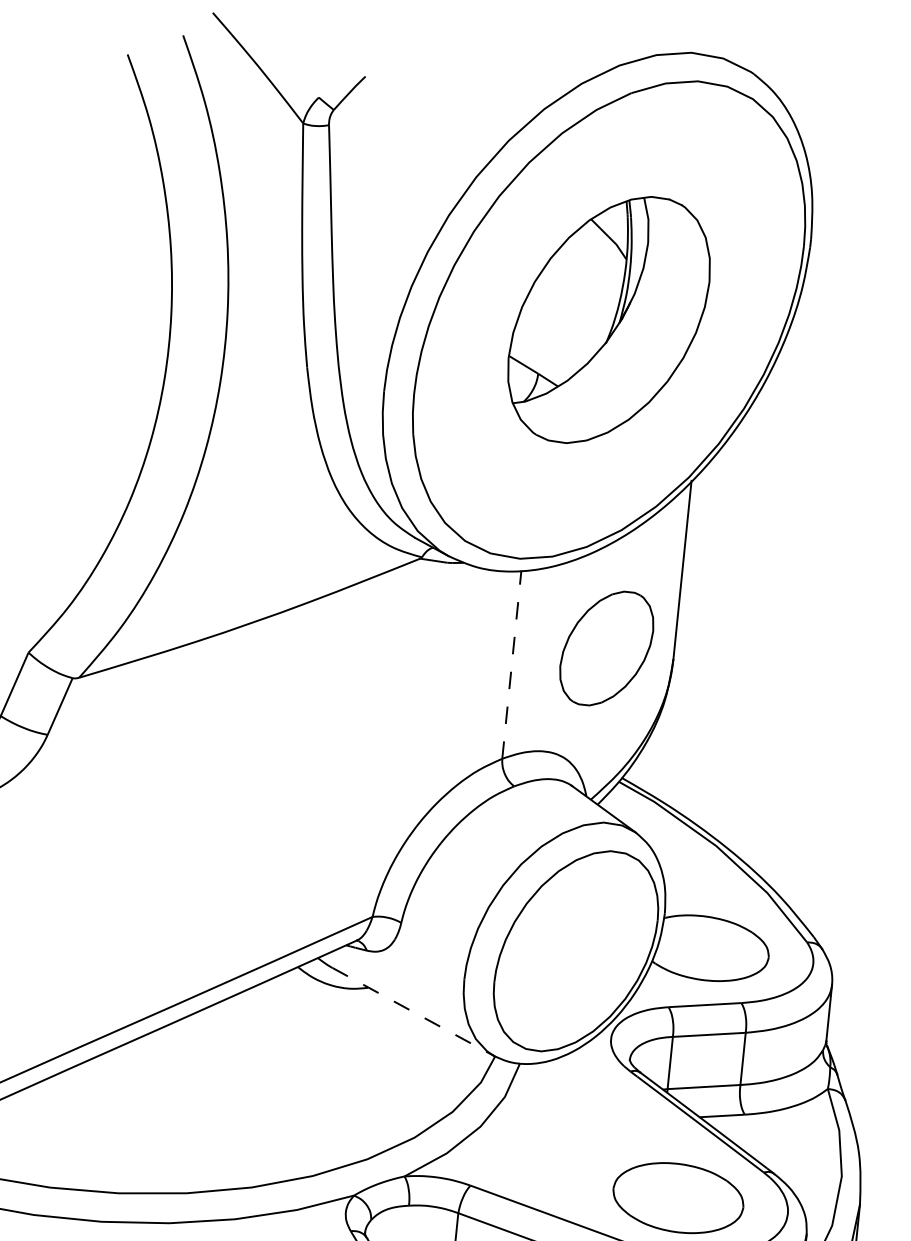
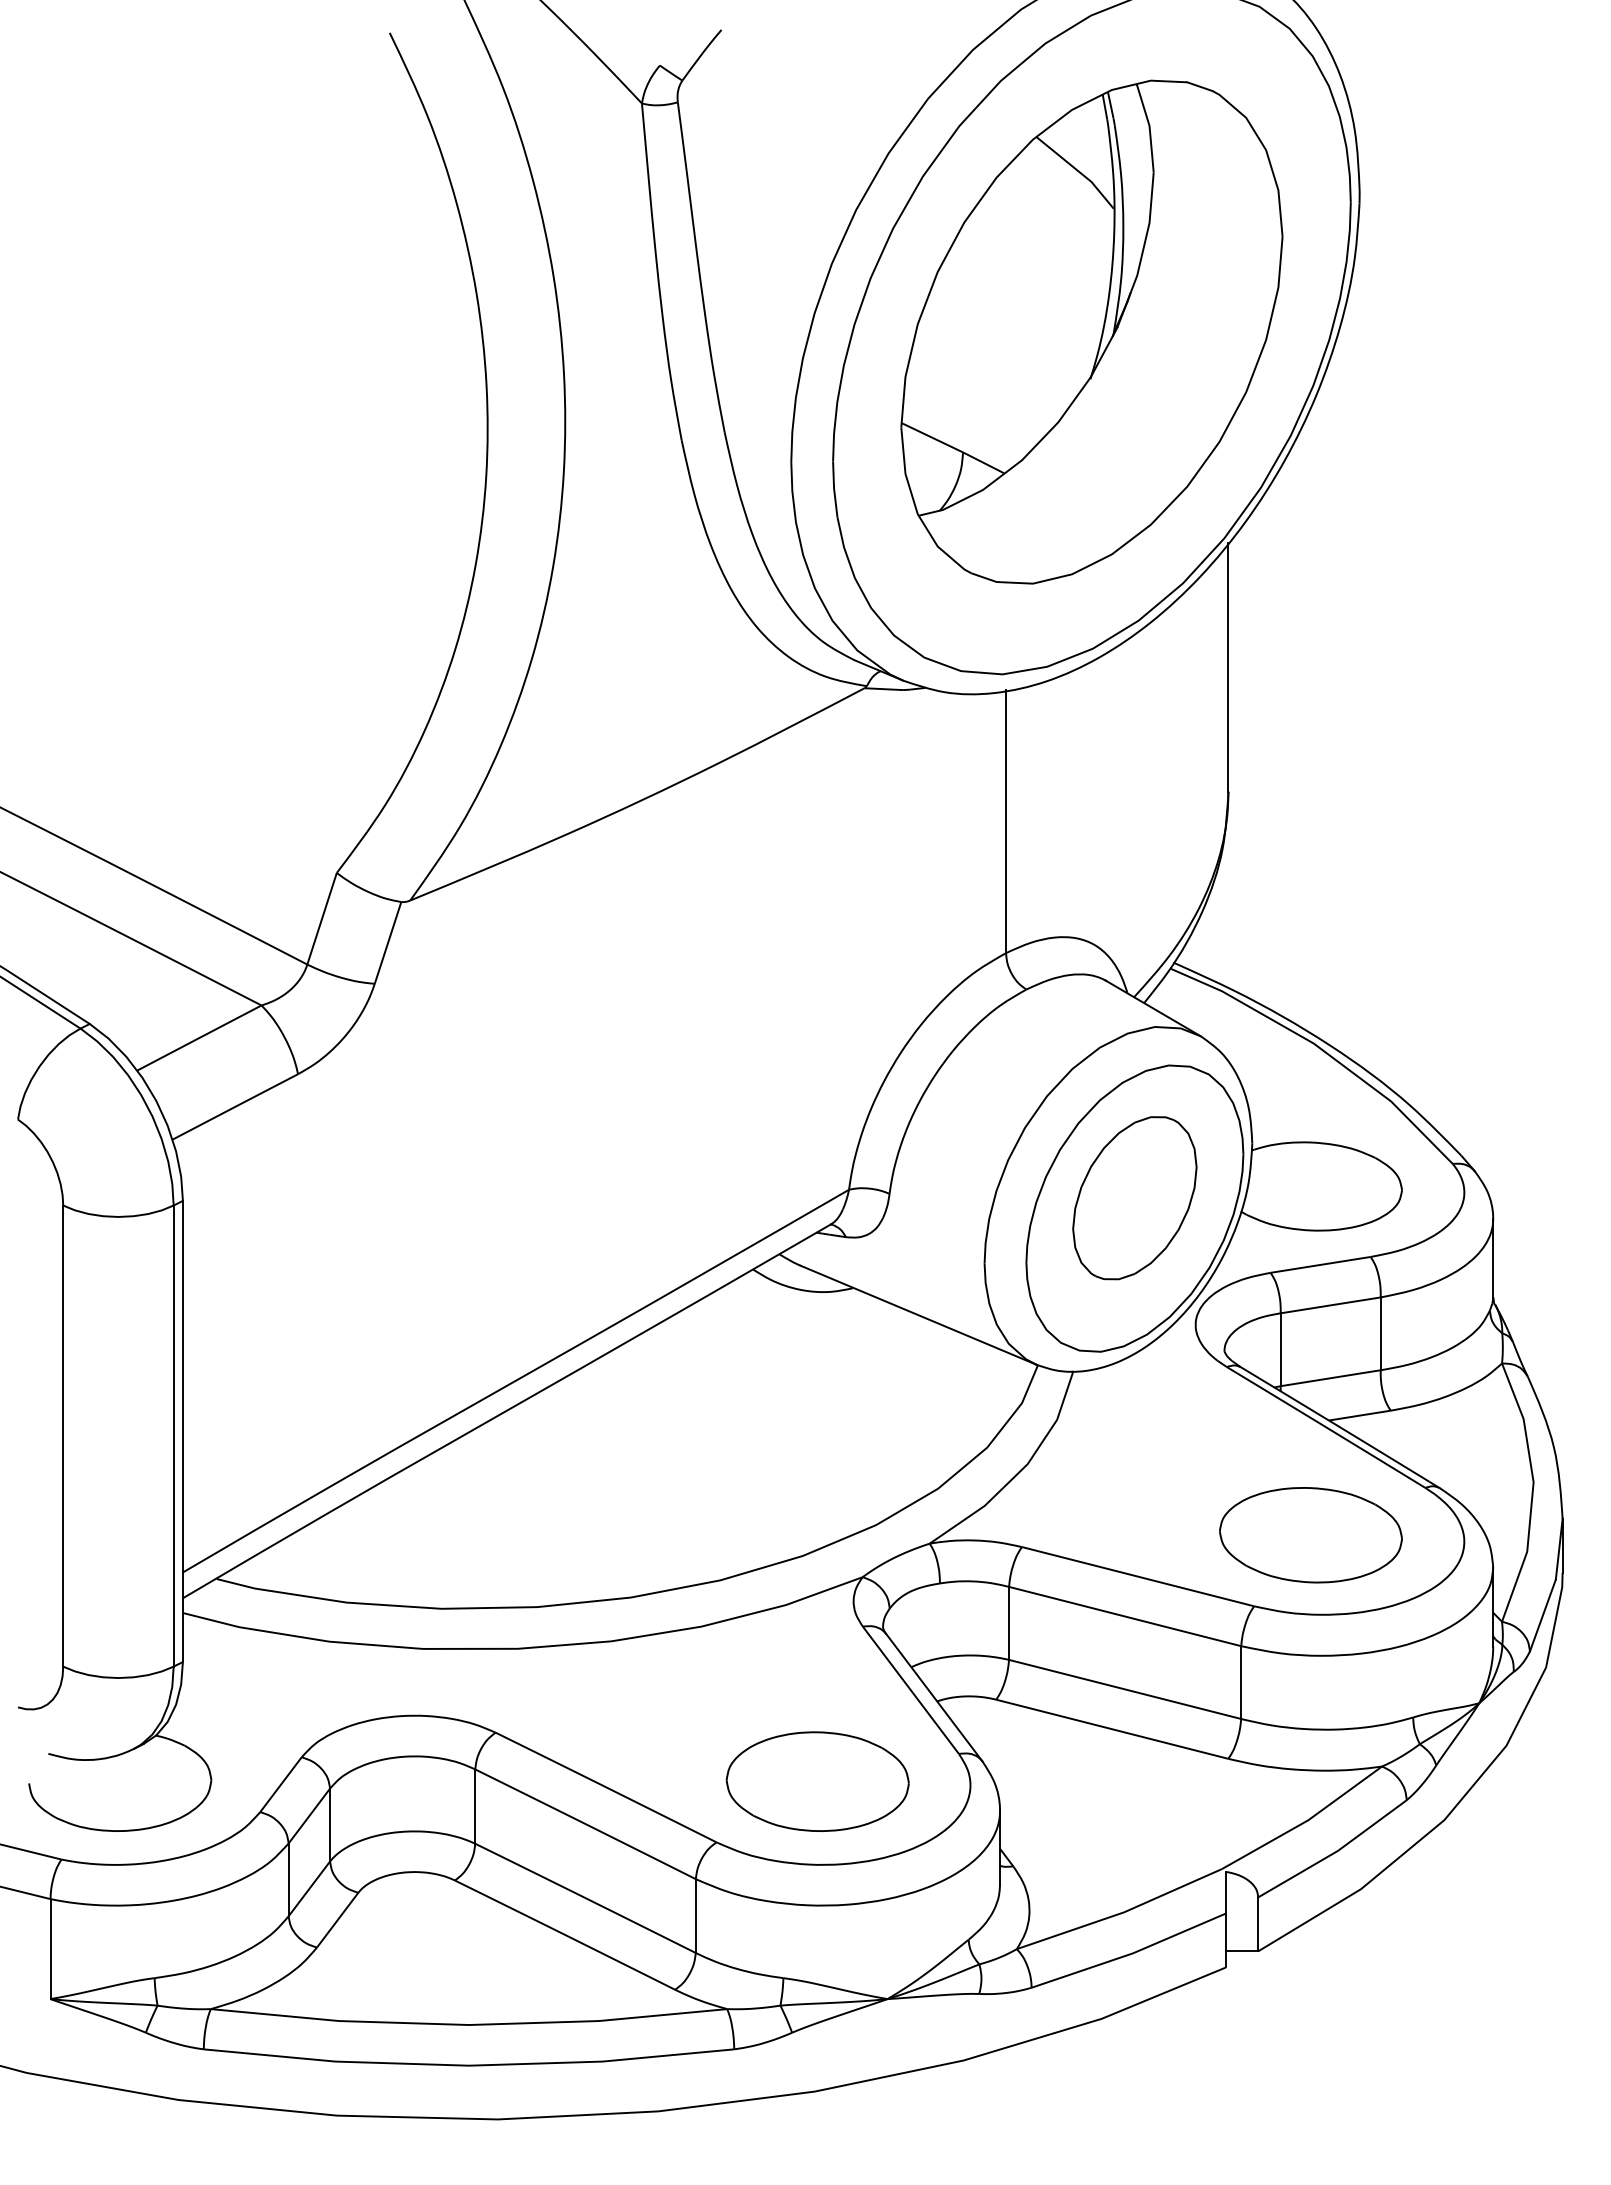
part: (608, 319) -> (1091, 331), size x1.43
part: (606, 648) -> (1134, 1198), moved
line: (512, 664) -> (1006, 821), dashed -> solid
line: (413, 1012) -> (918, 1315), dashed -> solid

